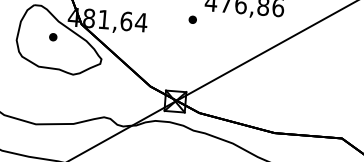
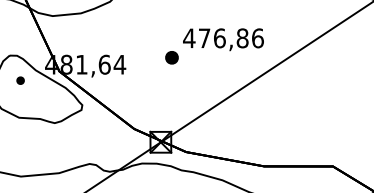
part: (192, 19) -> (171, 57), size x1.6
part: (53, 37) -> (20, 80), moved

